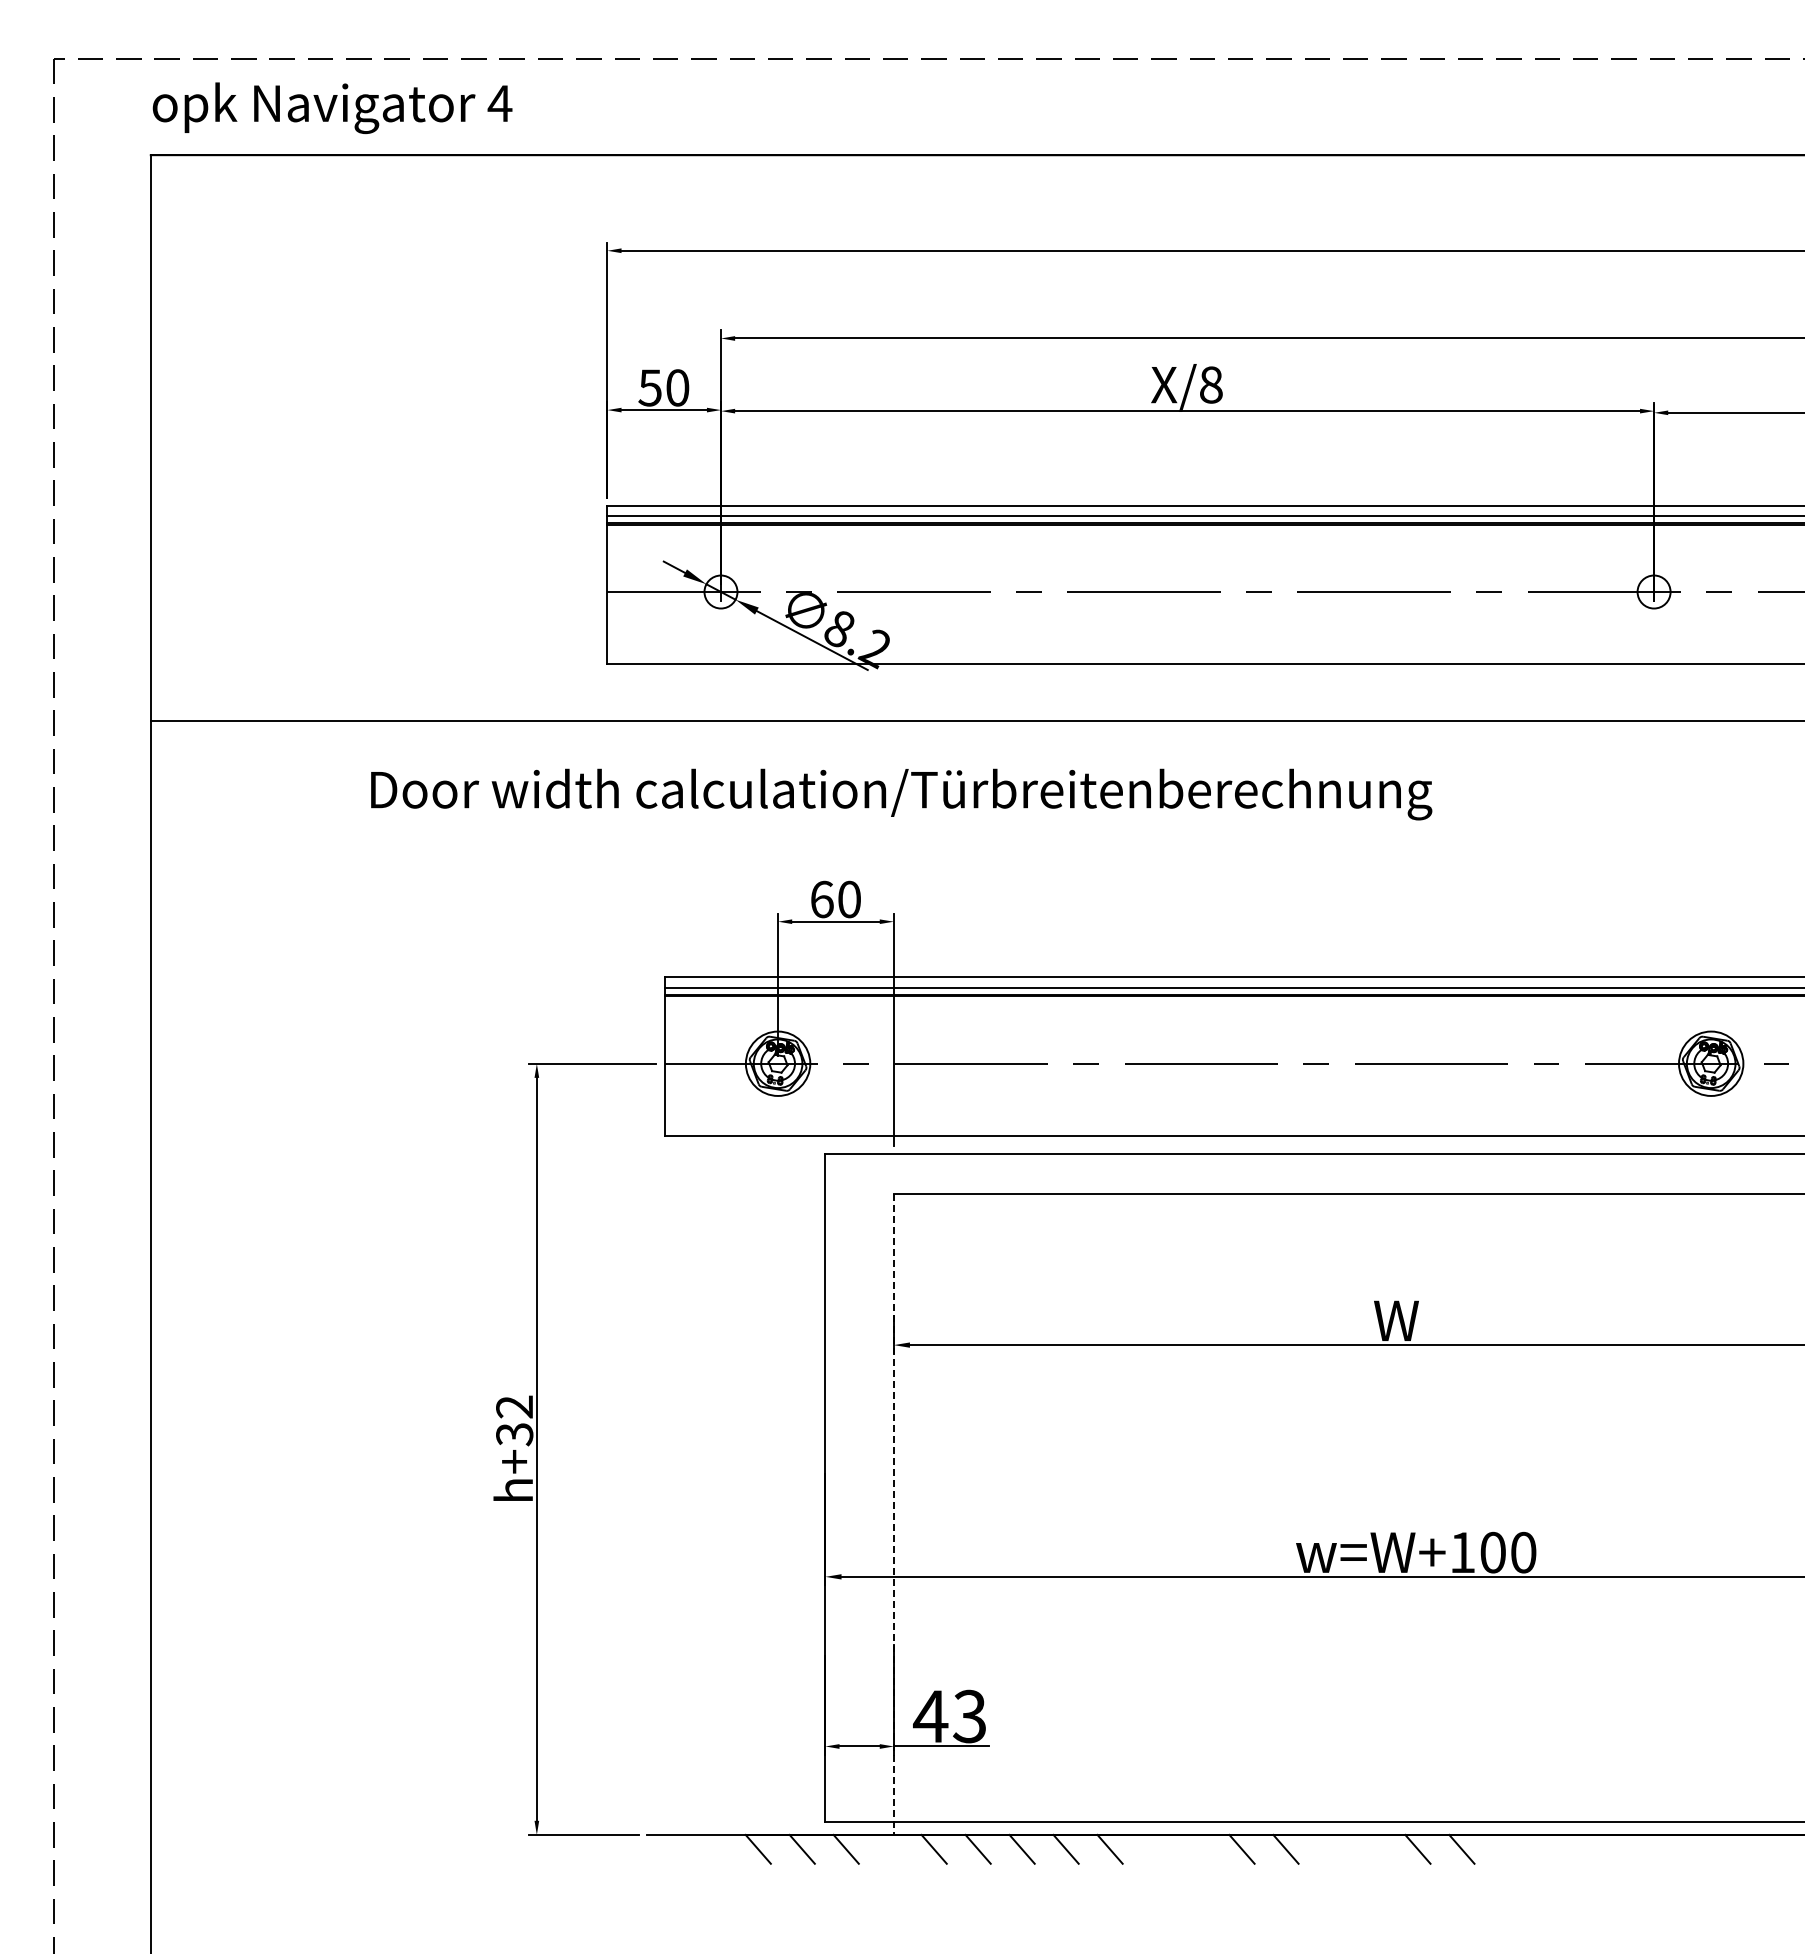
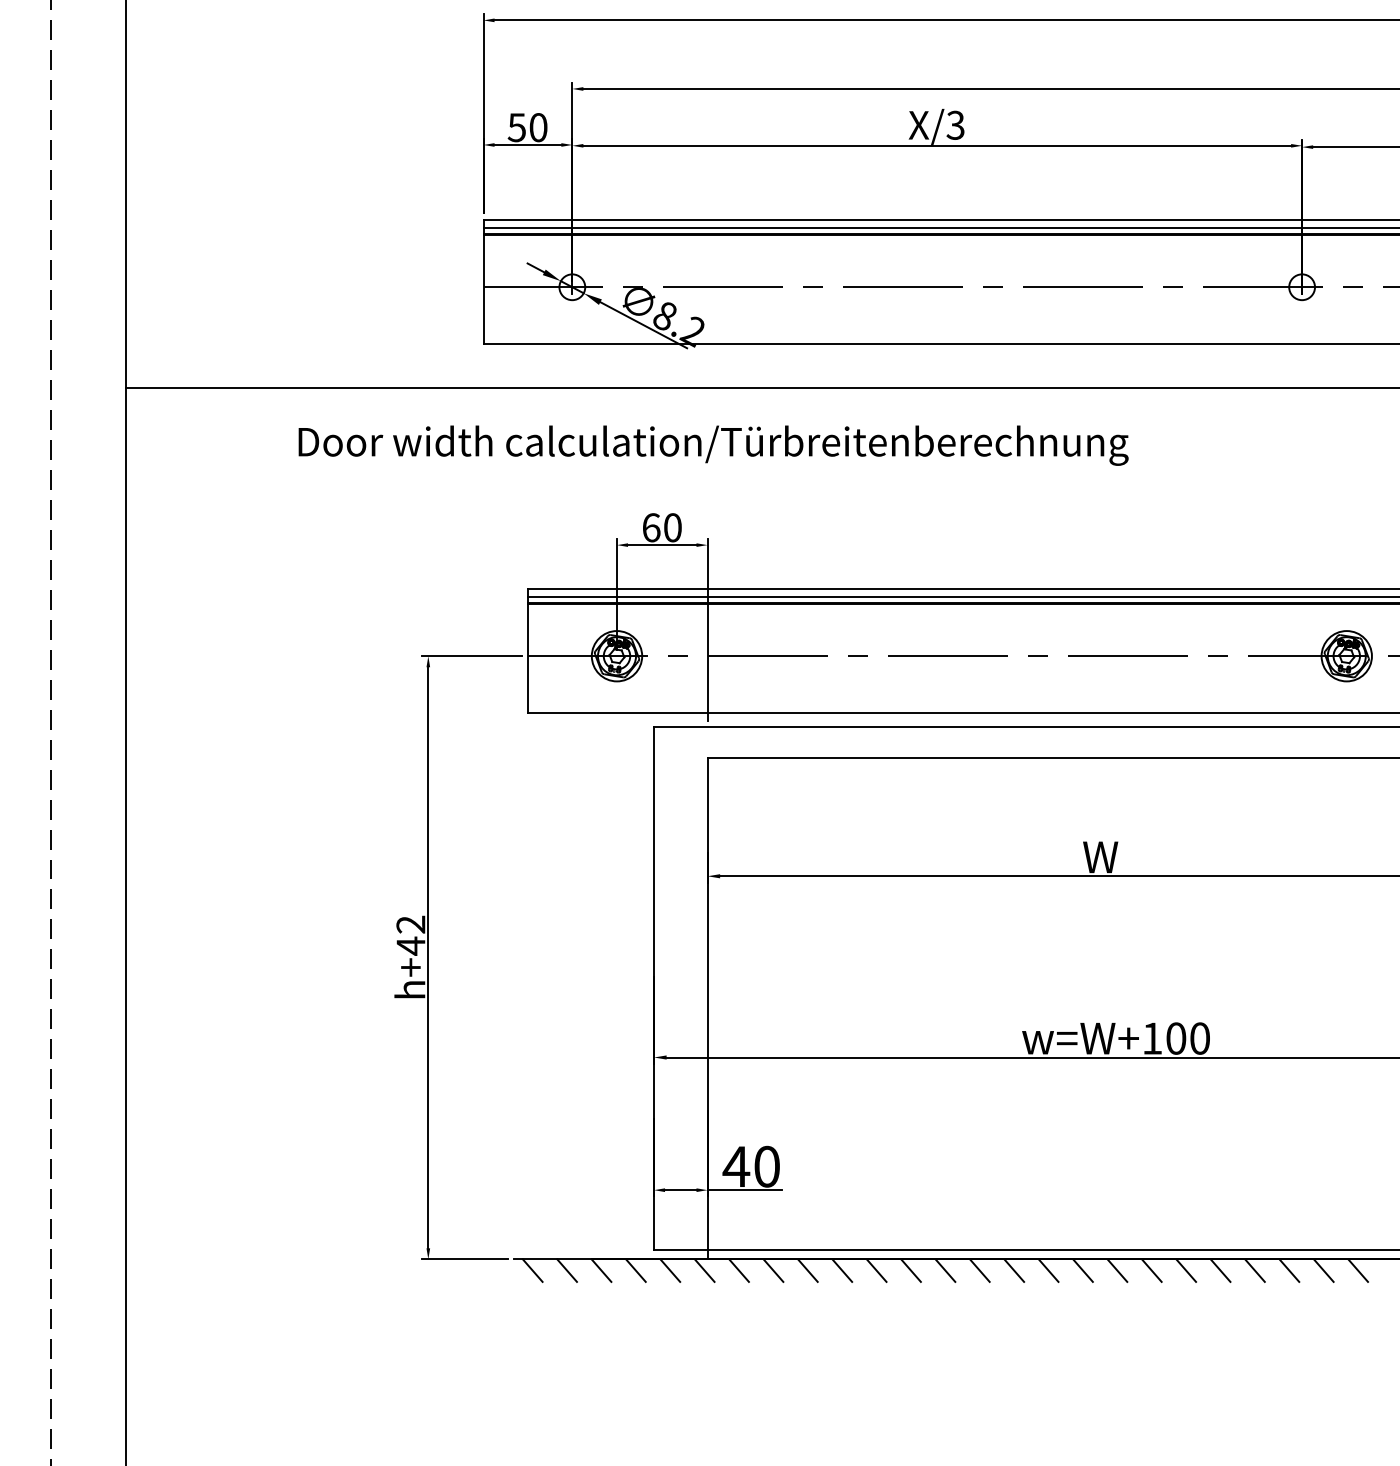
text: (1210, 384) -> (955, 124), X/8 -> X/3
text: (514, 1434) -> (410, 946), h+32 -> h+42
line: (893, 1515) -> (707, 1009), dashed -> solid
text: (969, 1716) -> (766, 1166), 43 -> 40
line: (669, 1848) -> (532, 1269), added
line: (713, 1848) -> (566, 1269), added
line: (889, 1848) -> (704, 1269), added
line: (1153, 1848) -> (910, 1269), added
line: (1197, 1848) -> (945, 1269), added
line: (1329, 1848) -> (1048, 1269), added
line: (1373, 1848) -> (1082, 1269), added
line: (1505, 1848) -> (1185, 1269), added
line: (1549, 1848) -> (1220, 1269), added
line: (1593, 1848) -> (1254, 1269), added
line: (1637, 1848) -> (1289, 1269), added
line: (1681, 1848) -> (1323, 1269), added
line: (1725, 1848) -> (1357, 1269), added

